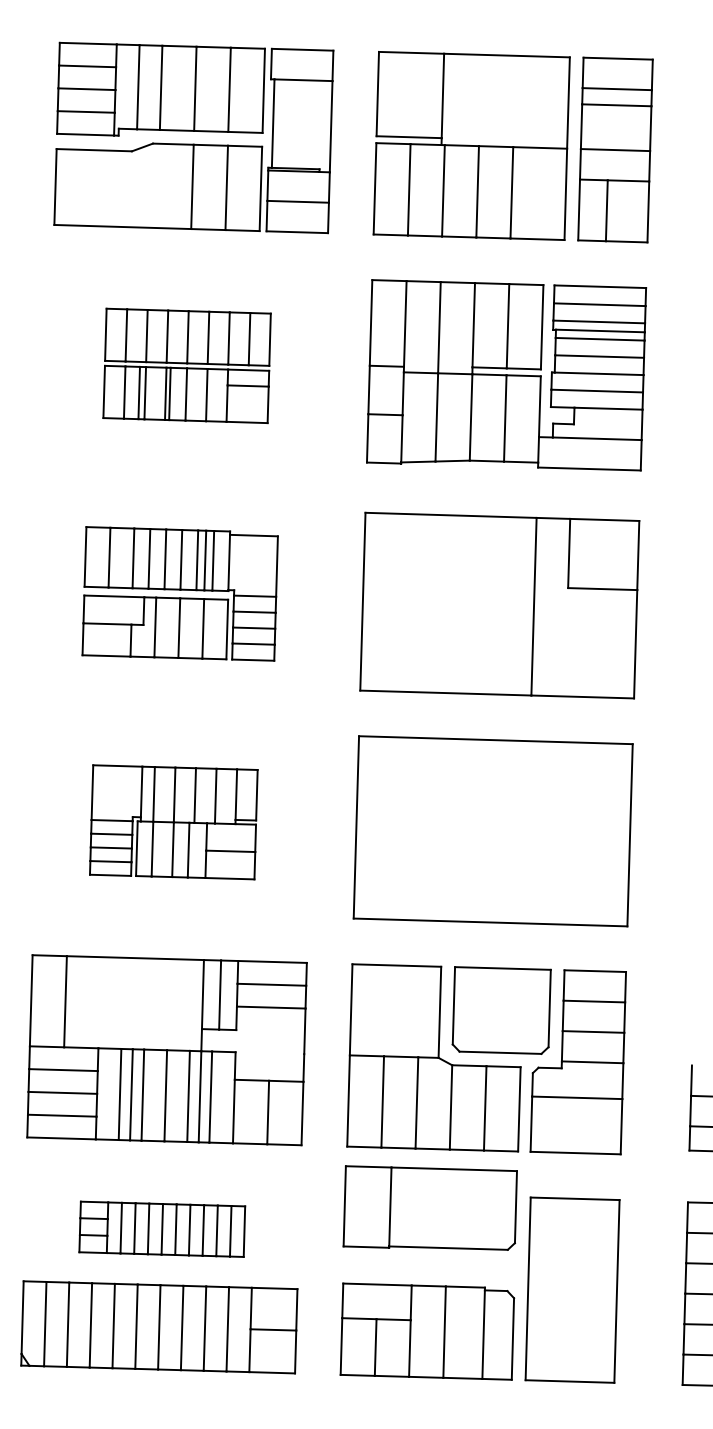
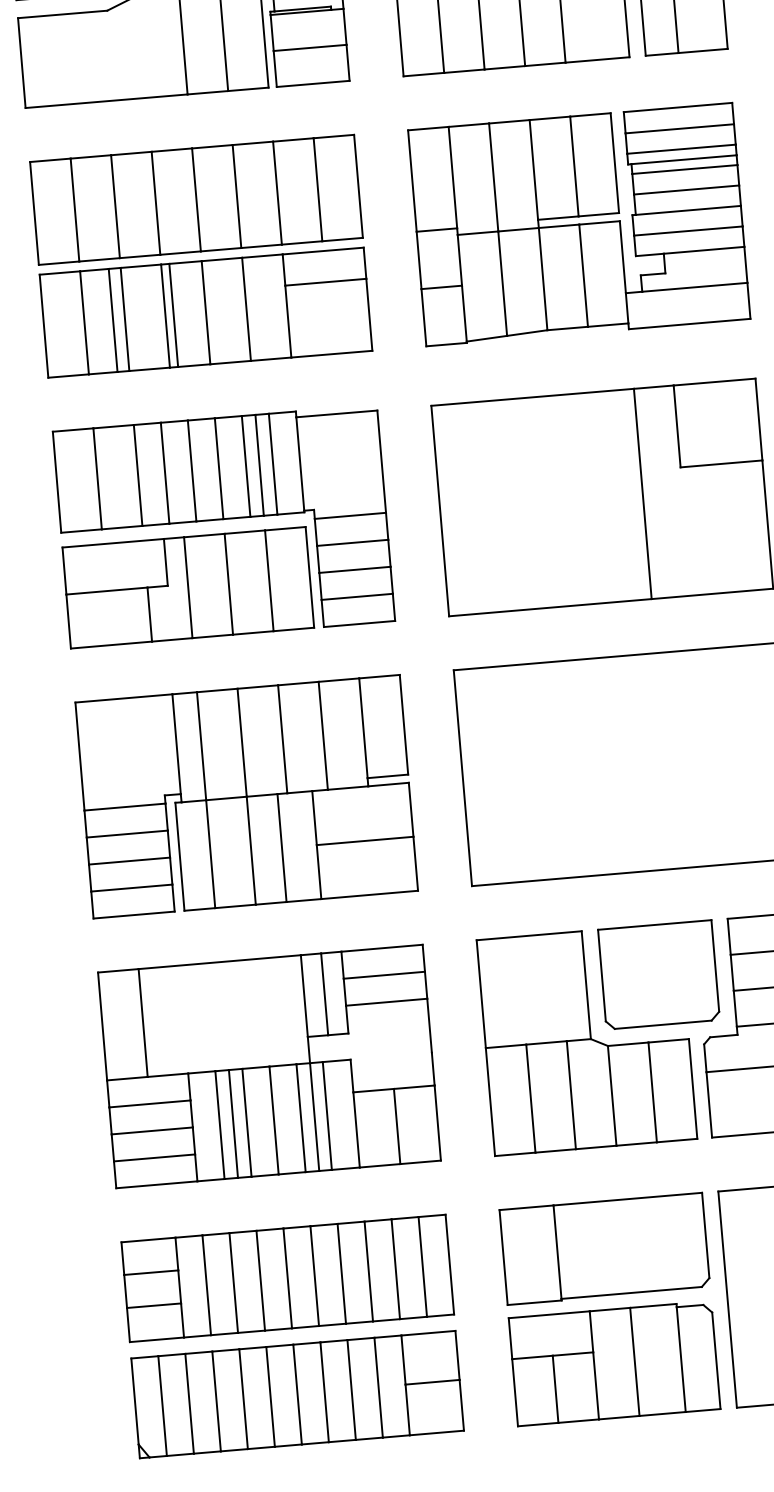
part: (186, 365) -> (200, 256), size x1.67
part: (179, 593) -> (222, 526), size x1.43
part: (173, 822) -> (246, 797), size x1.67
part: (429, 1207) -> (603, 1247), moved
part: (162, 1229) -> (288, 1278), size x1.67

